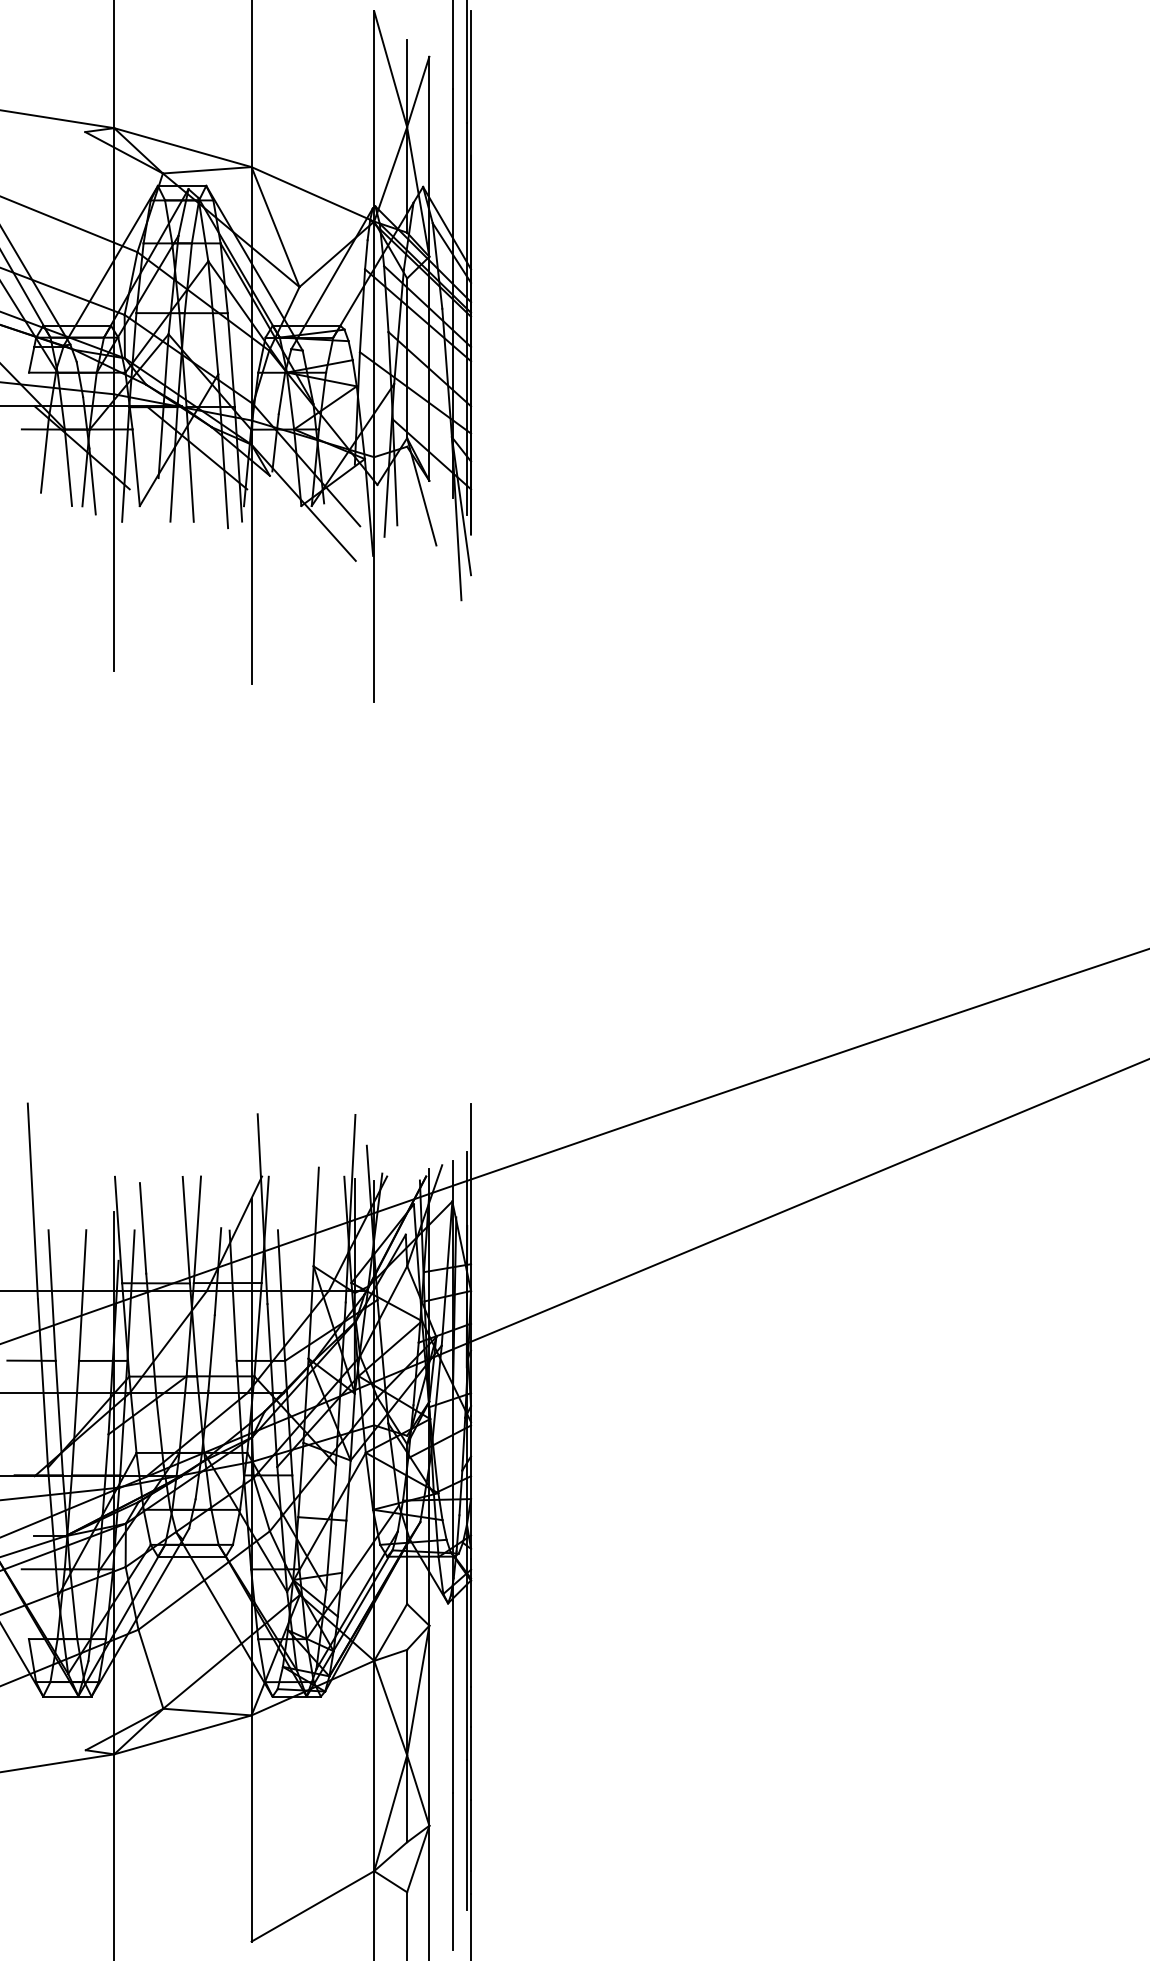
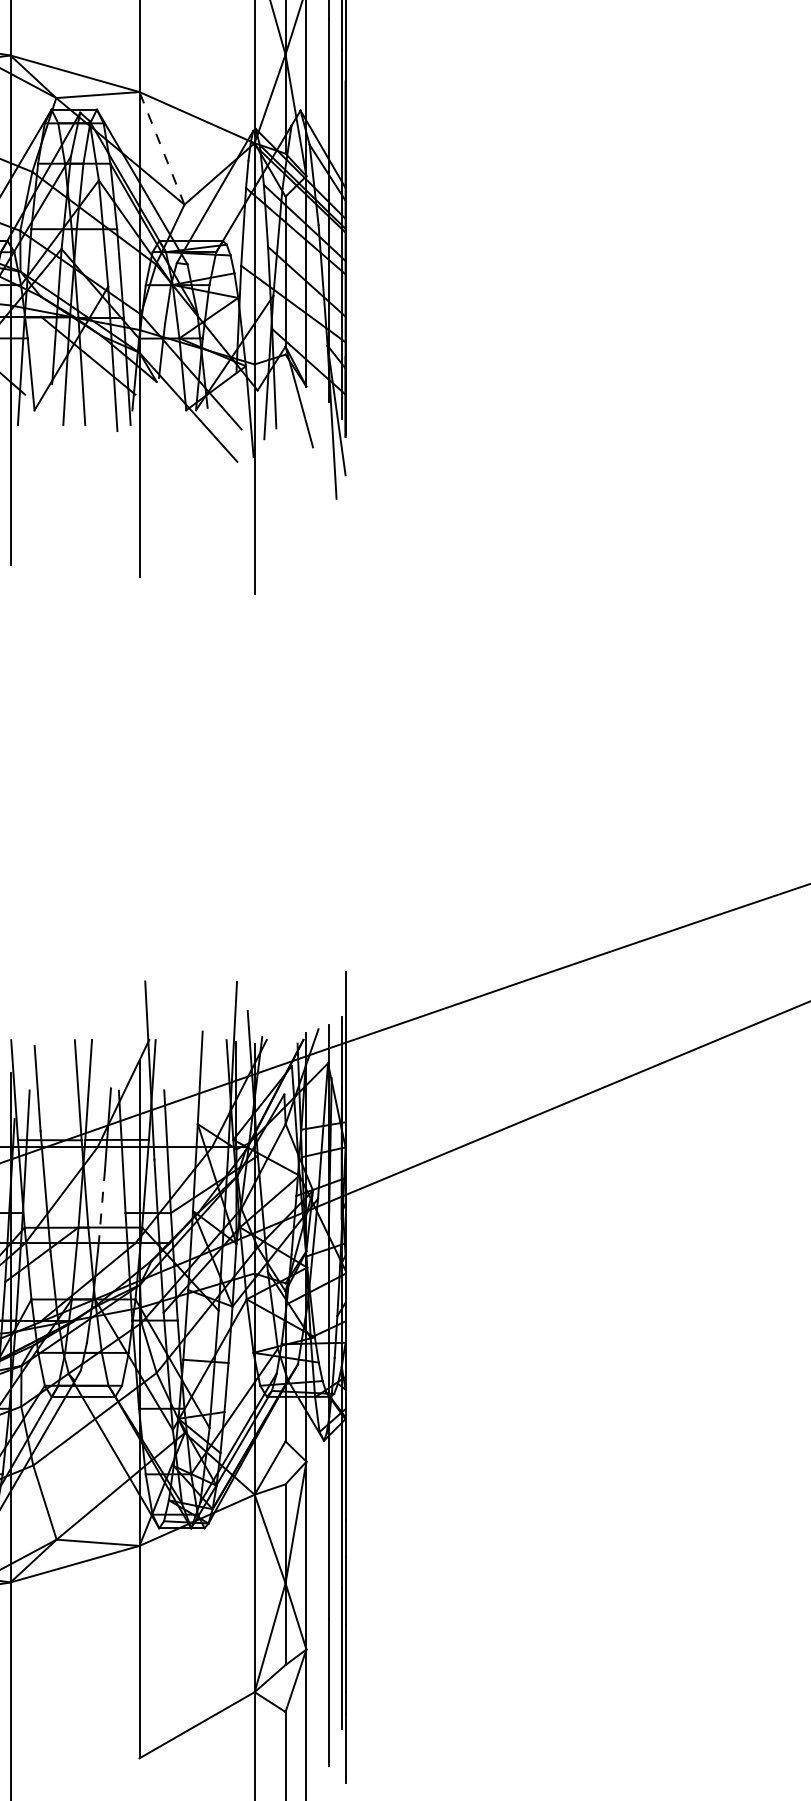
line: (275, 227) -> (161, 148), solid -> dashed
line: (211, 1353) -> (101, 1206), solid -> dashed

